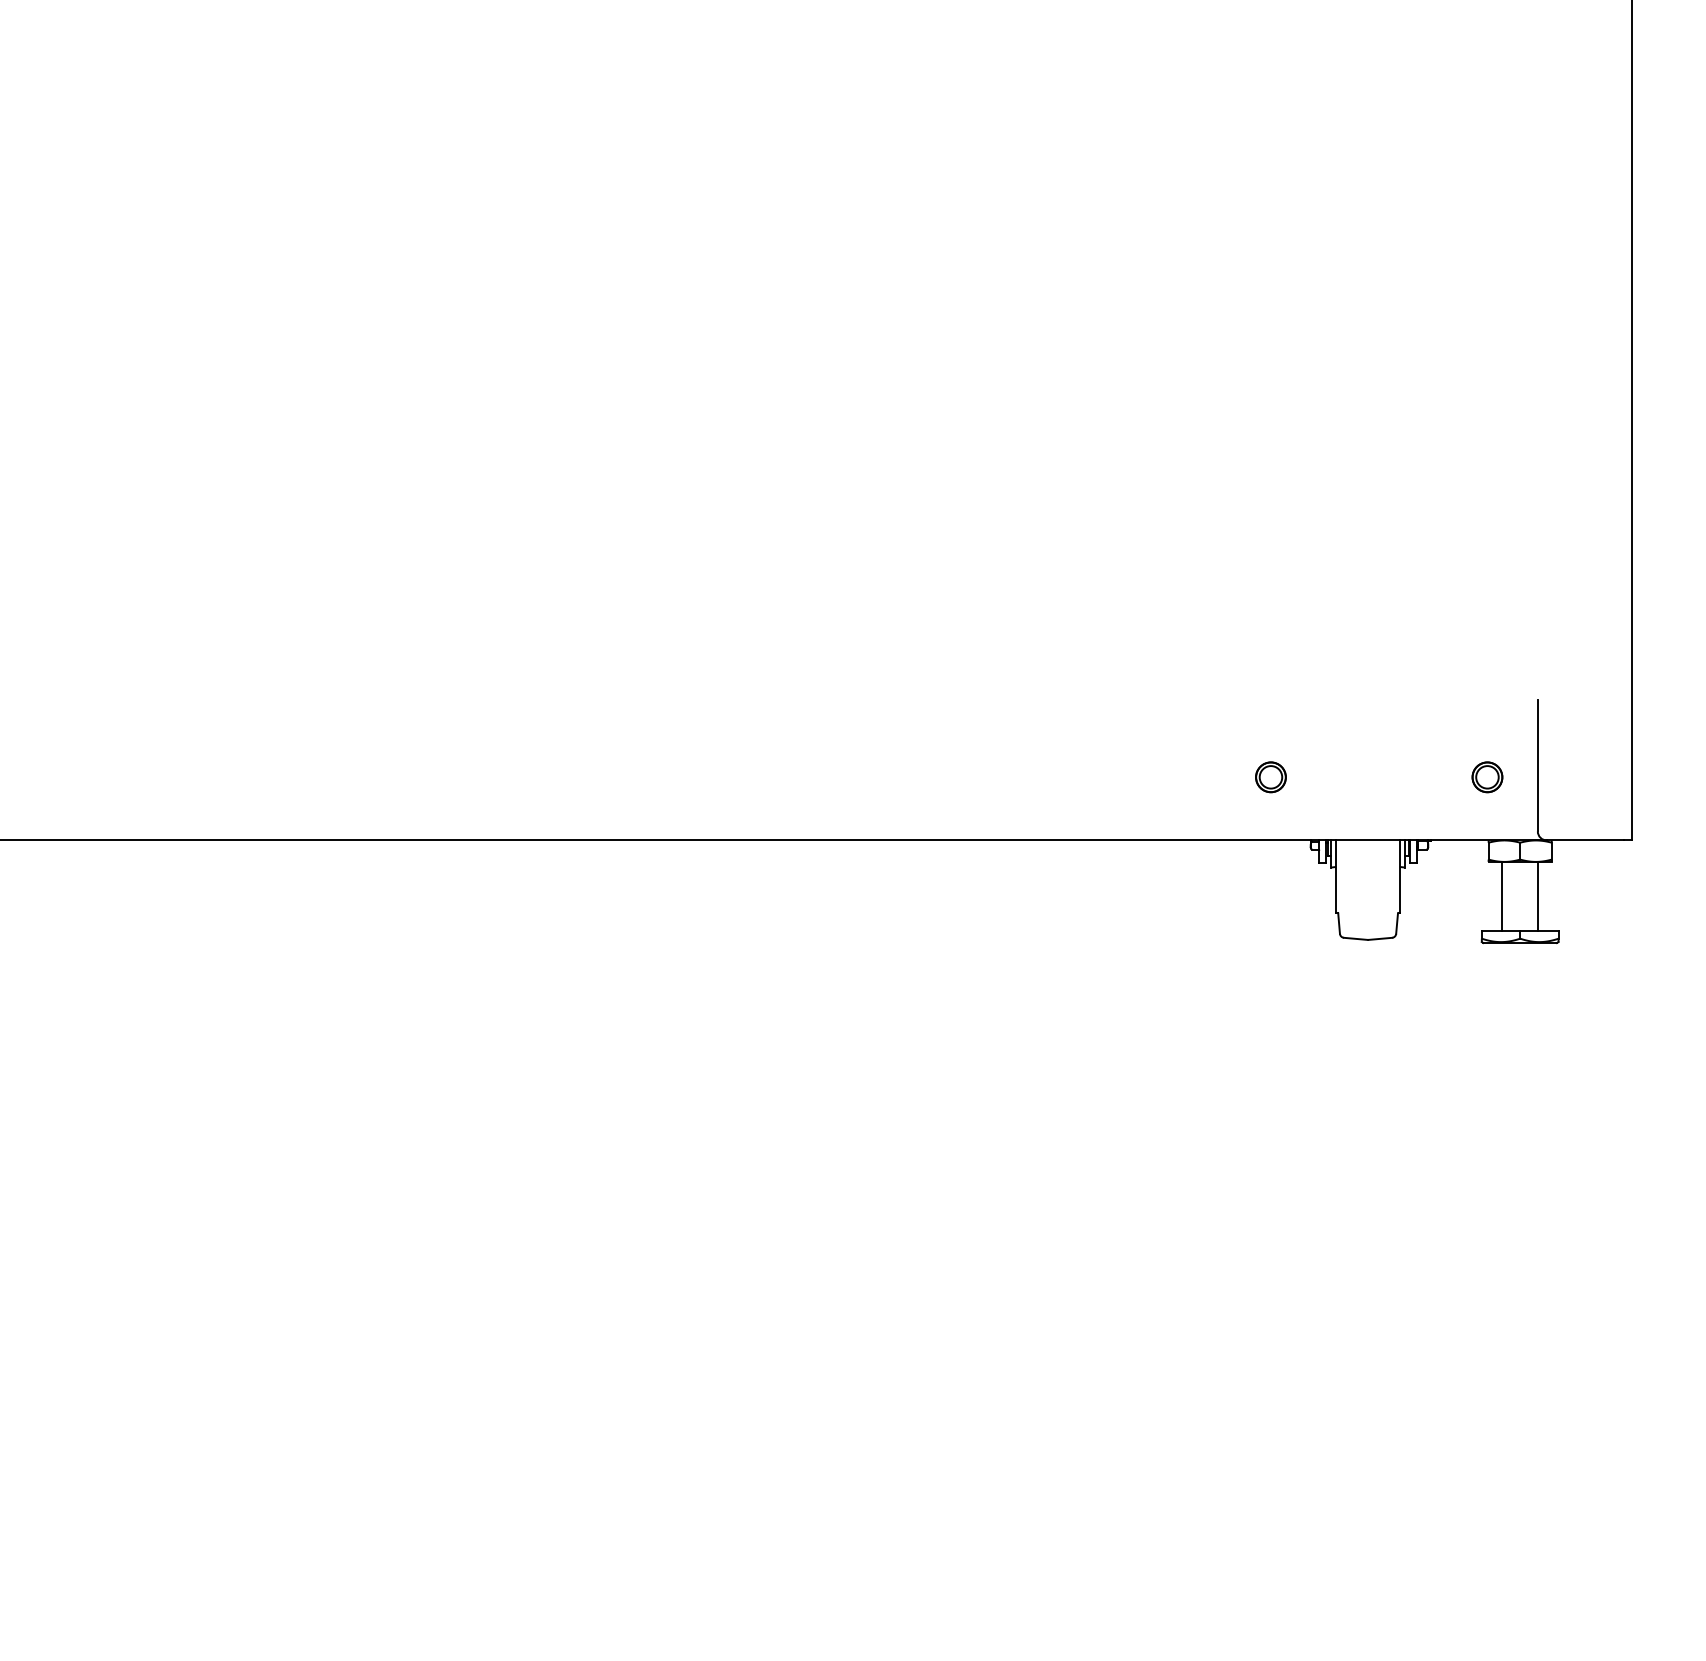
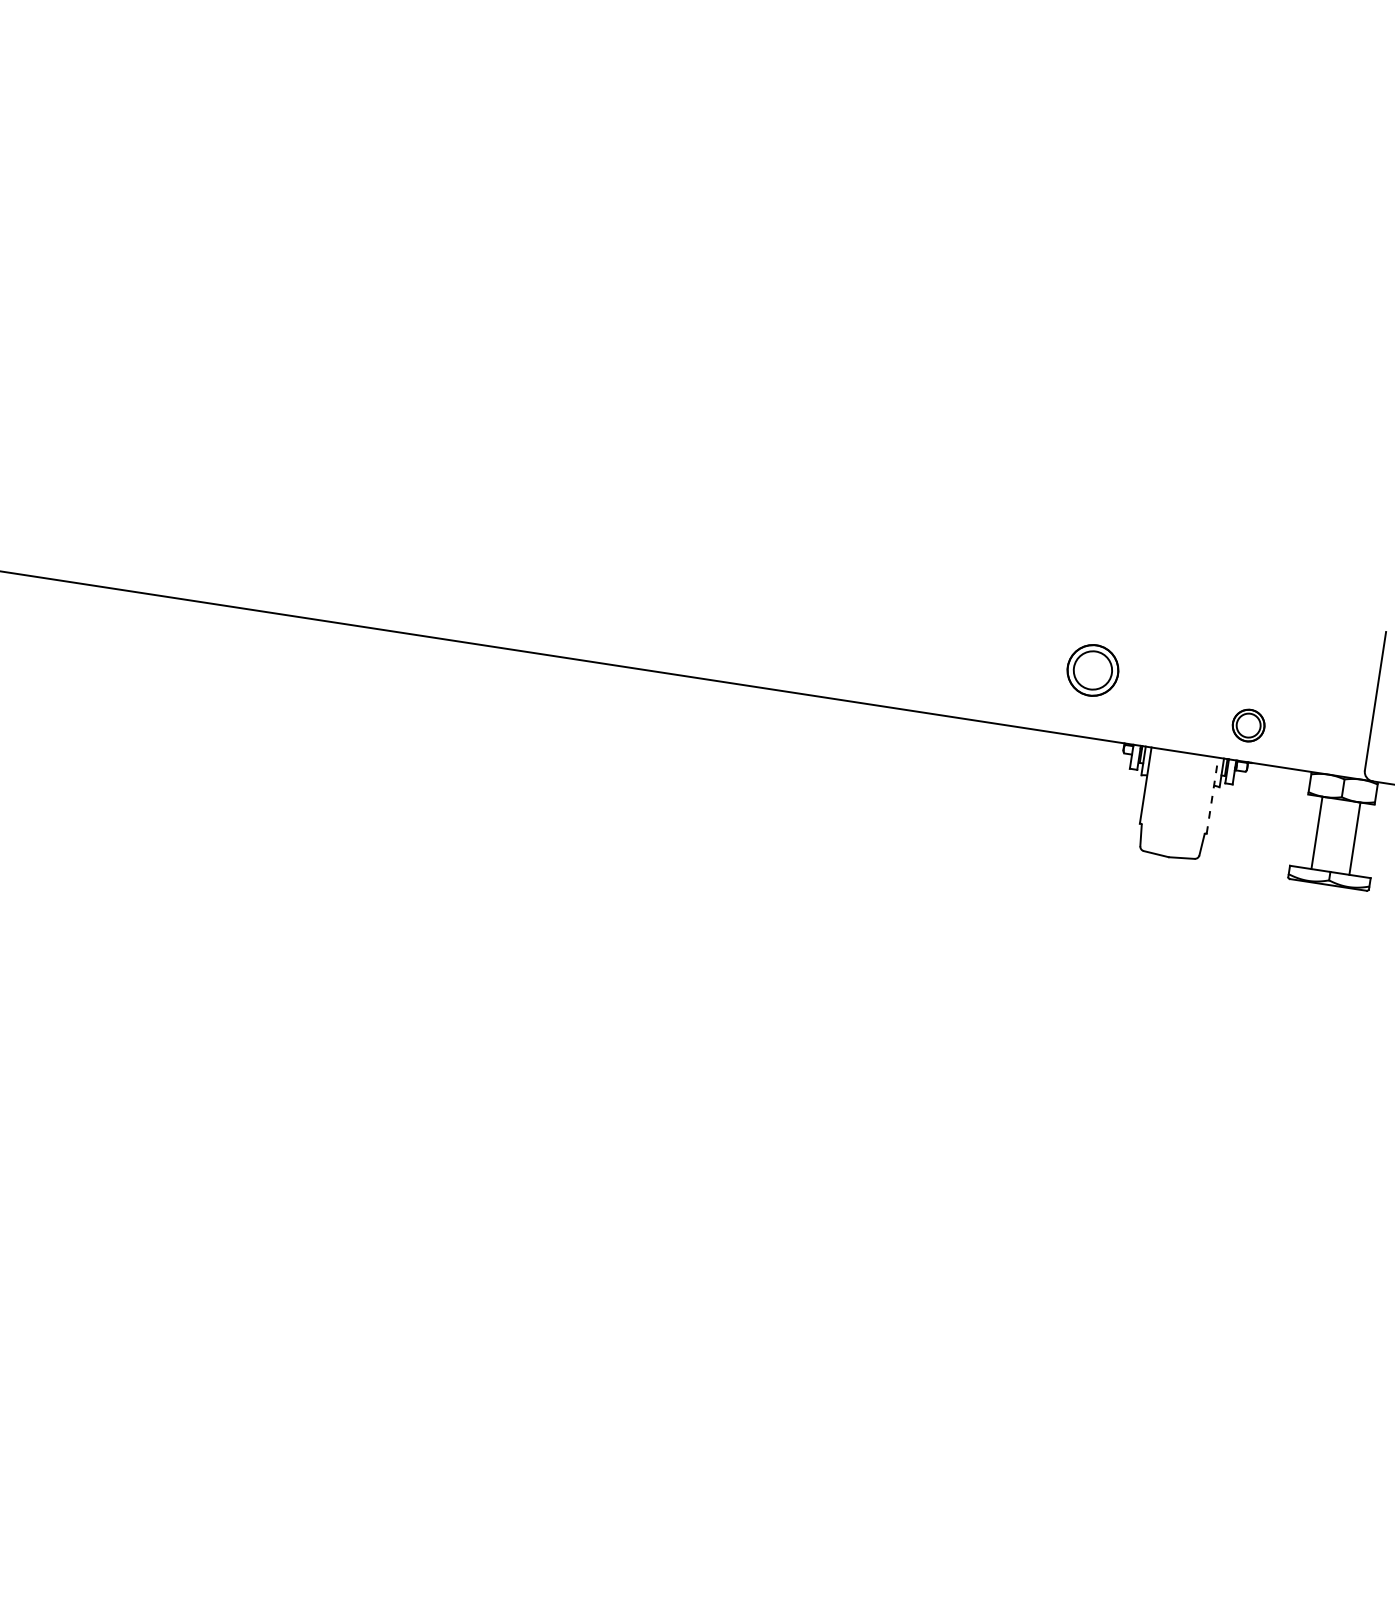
part: (1270, 777) -> (1092, 670), size x1.6
part: (1487, 777) -> (1248, 725), moved
line: (1399, 876) -> (1212, 795), solid -> dashed

